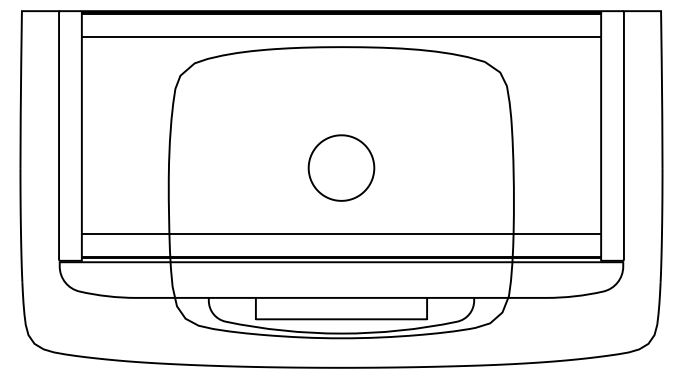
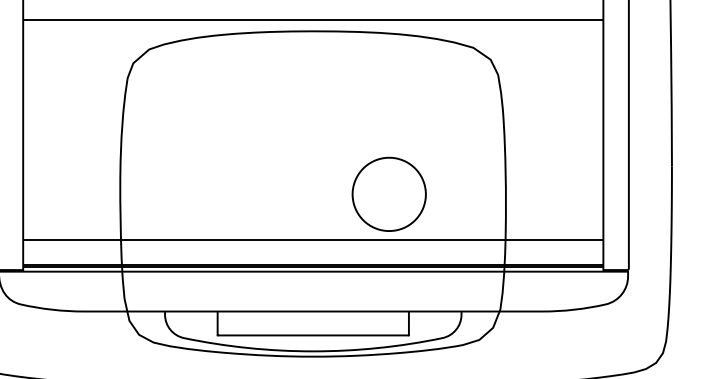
part: (341, 167) -> (389, 193), moved

